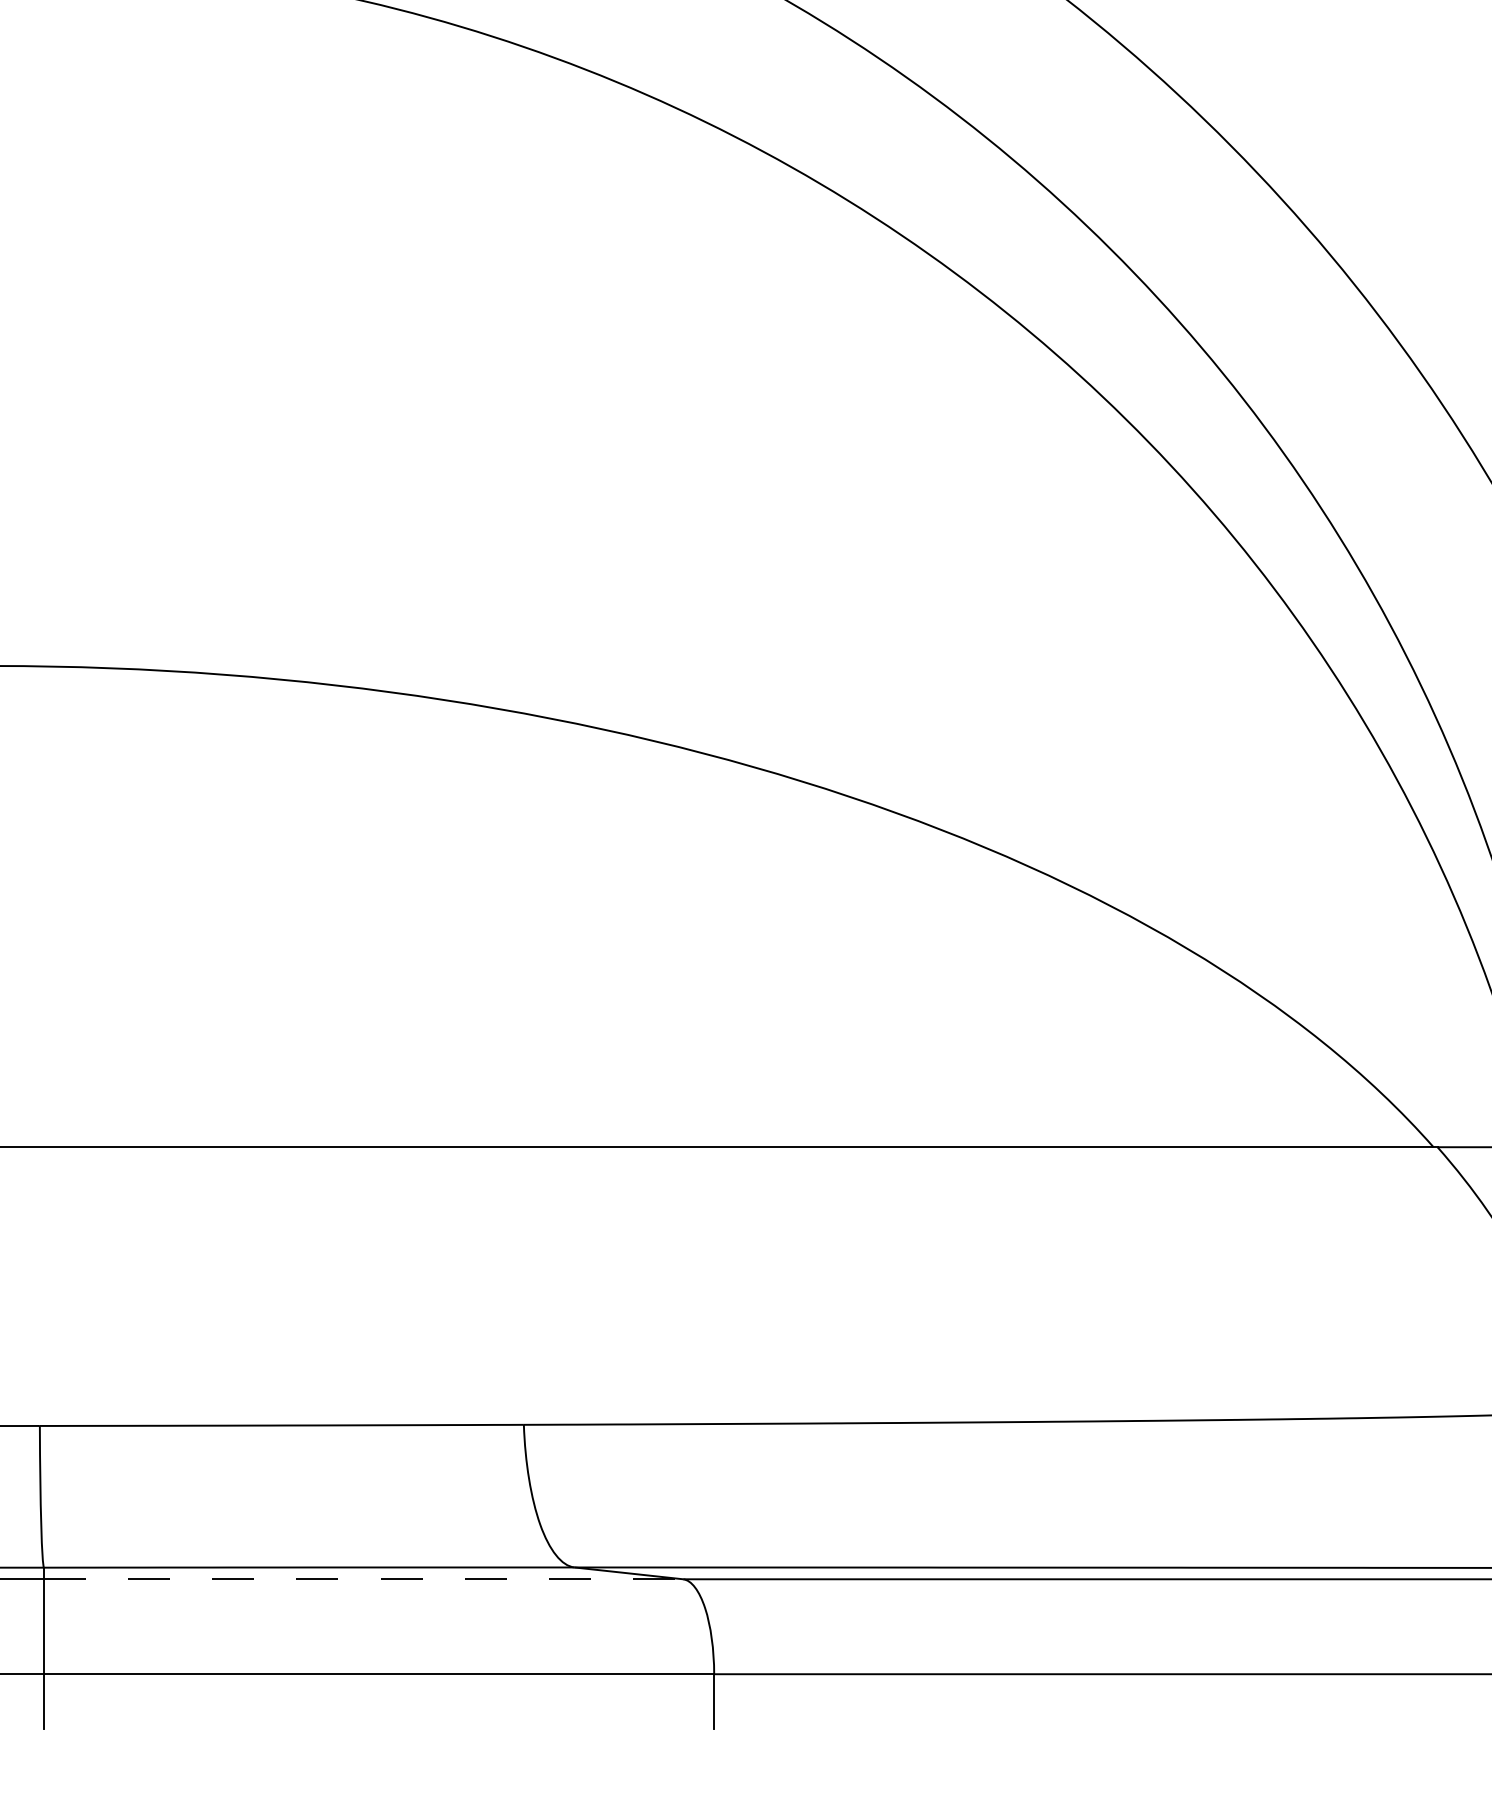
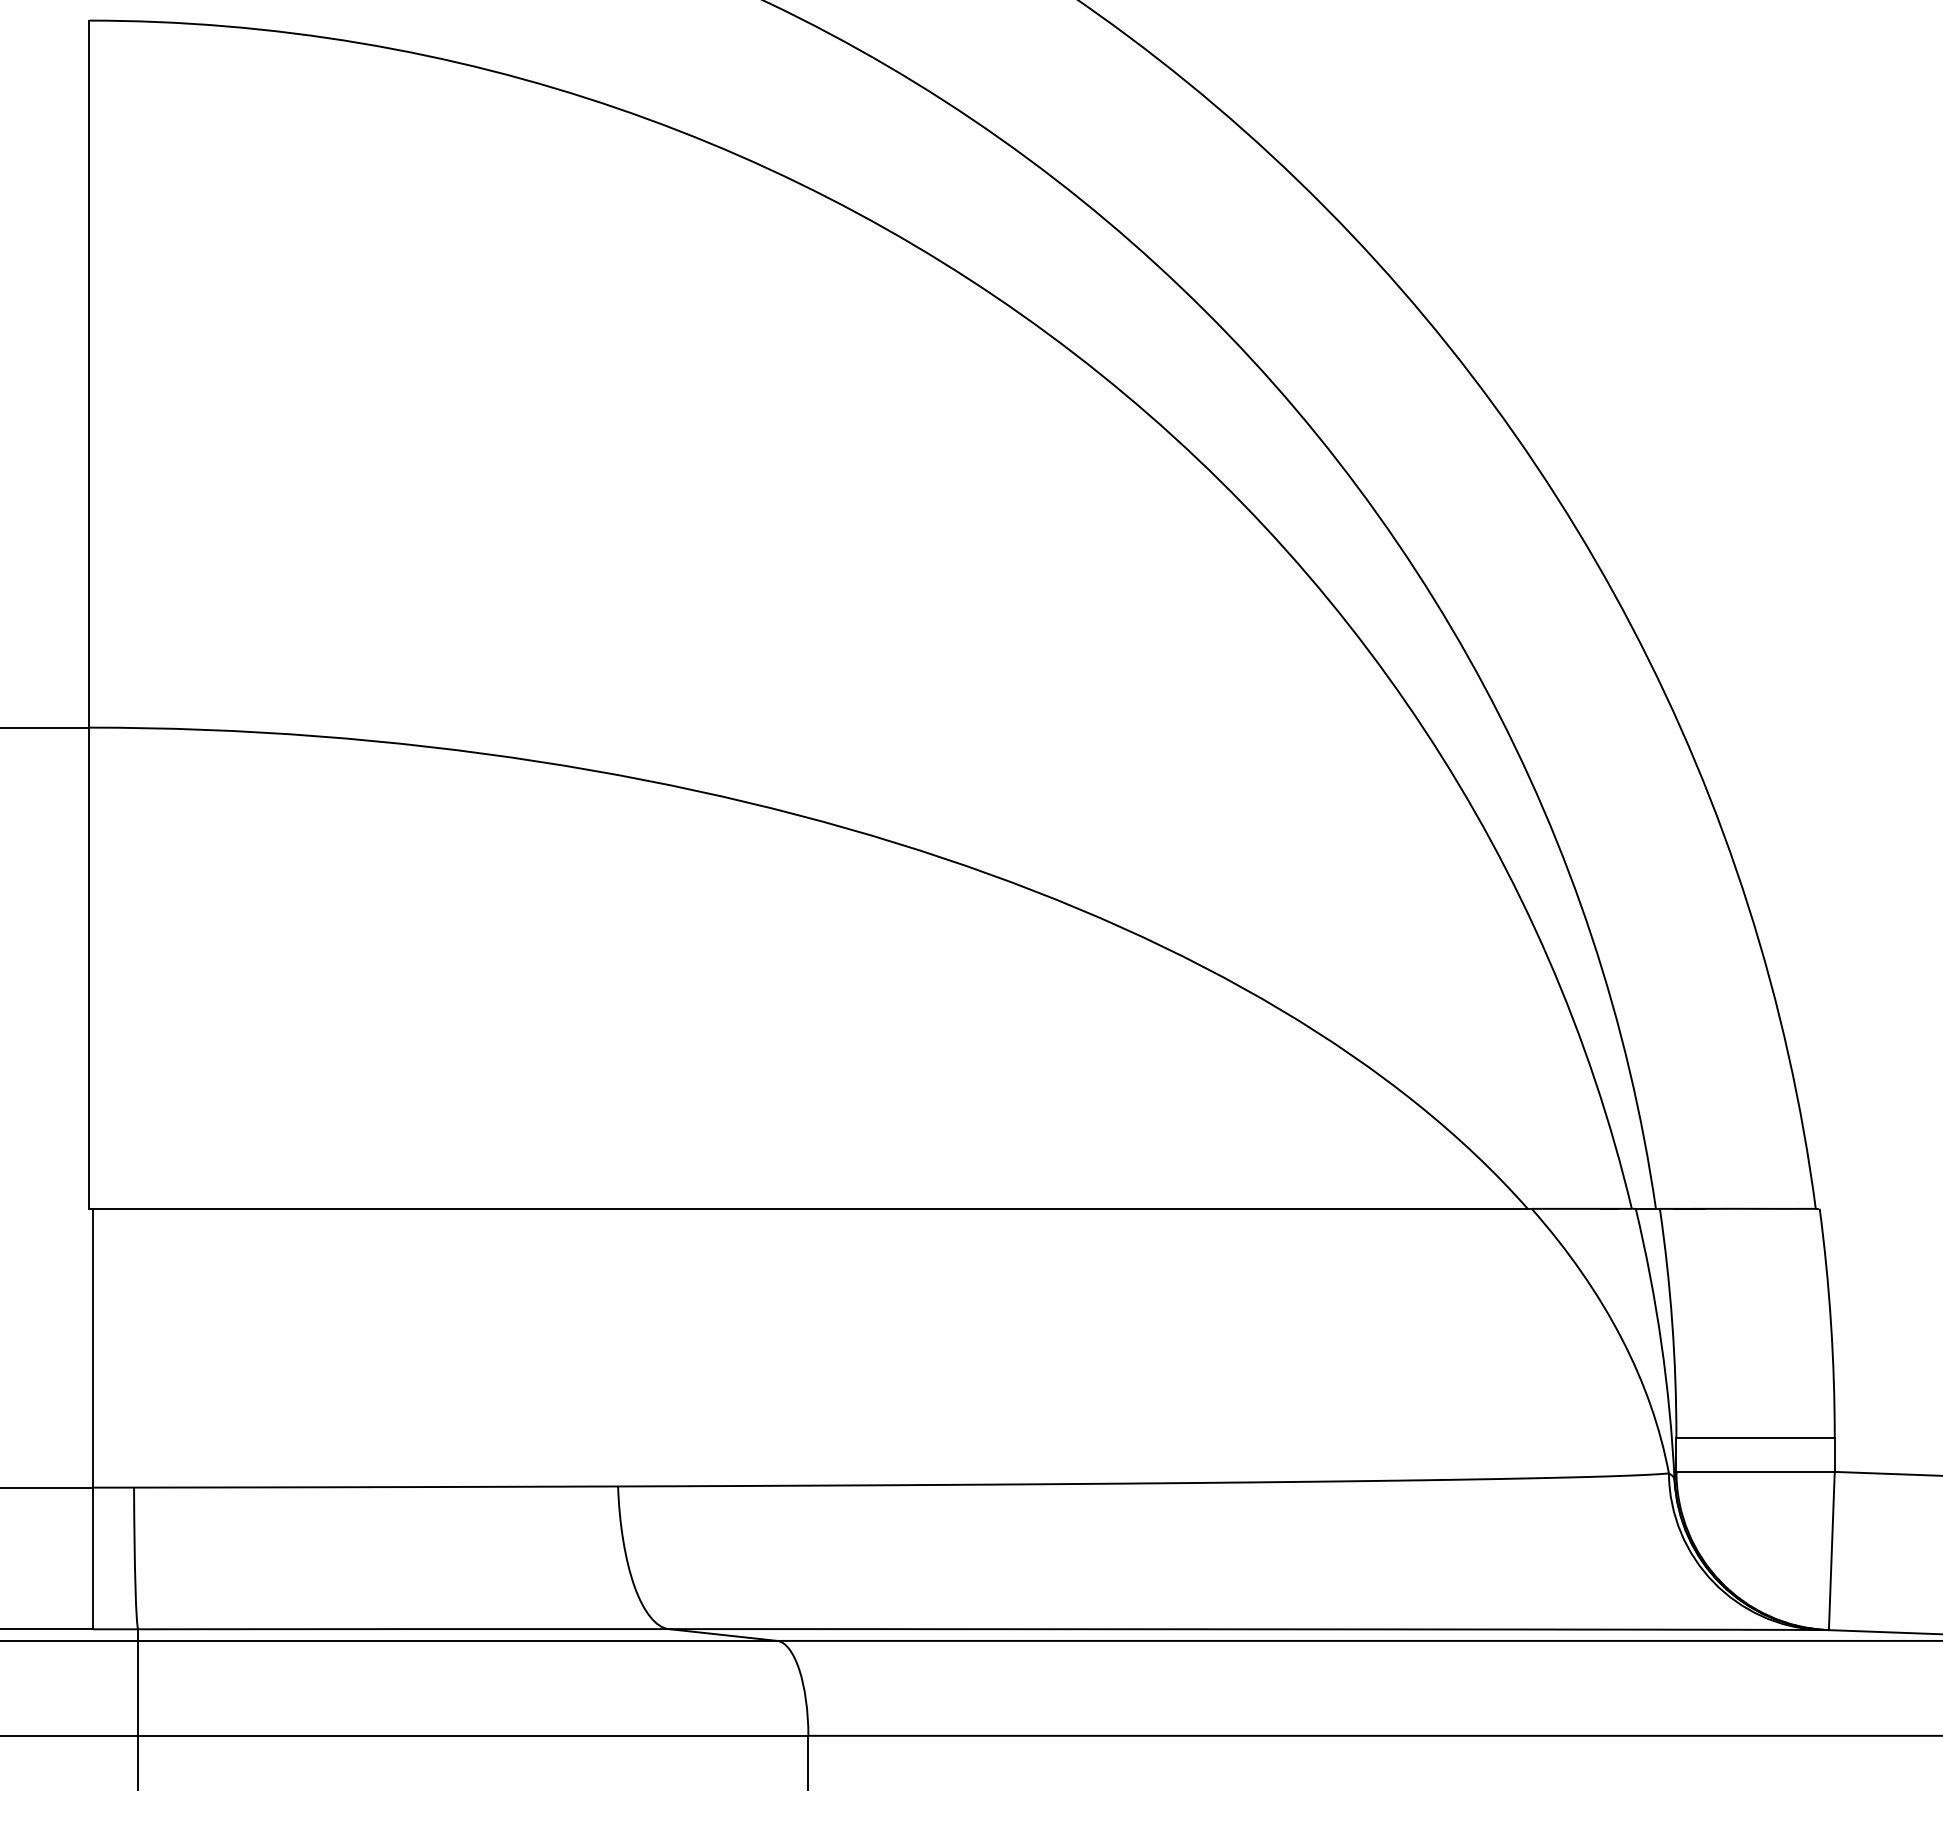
line: (363, 1578) -> (457, 1640), dashed -> solid

